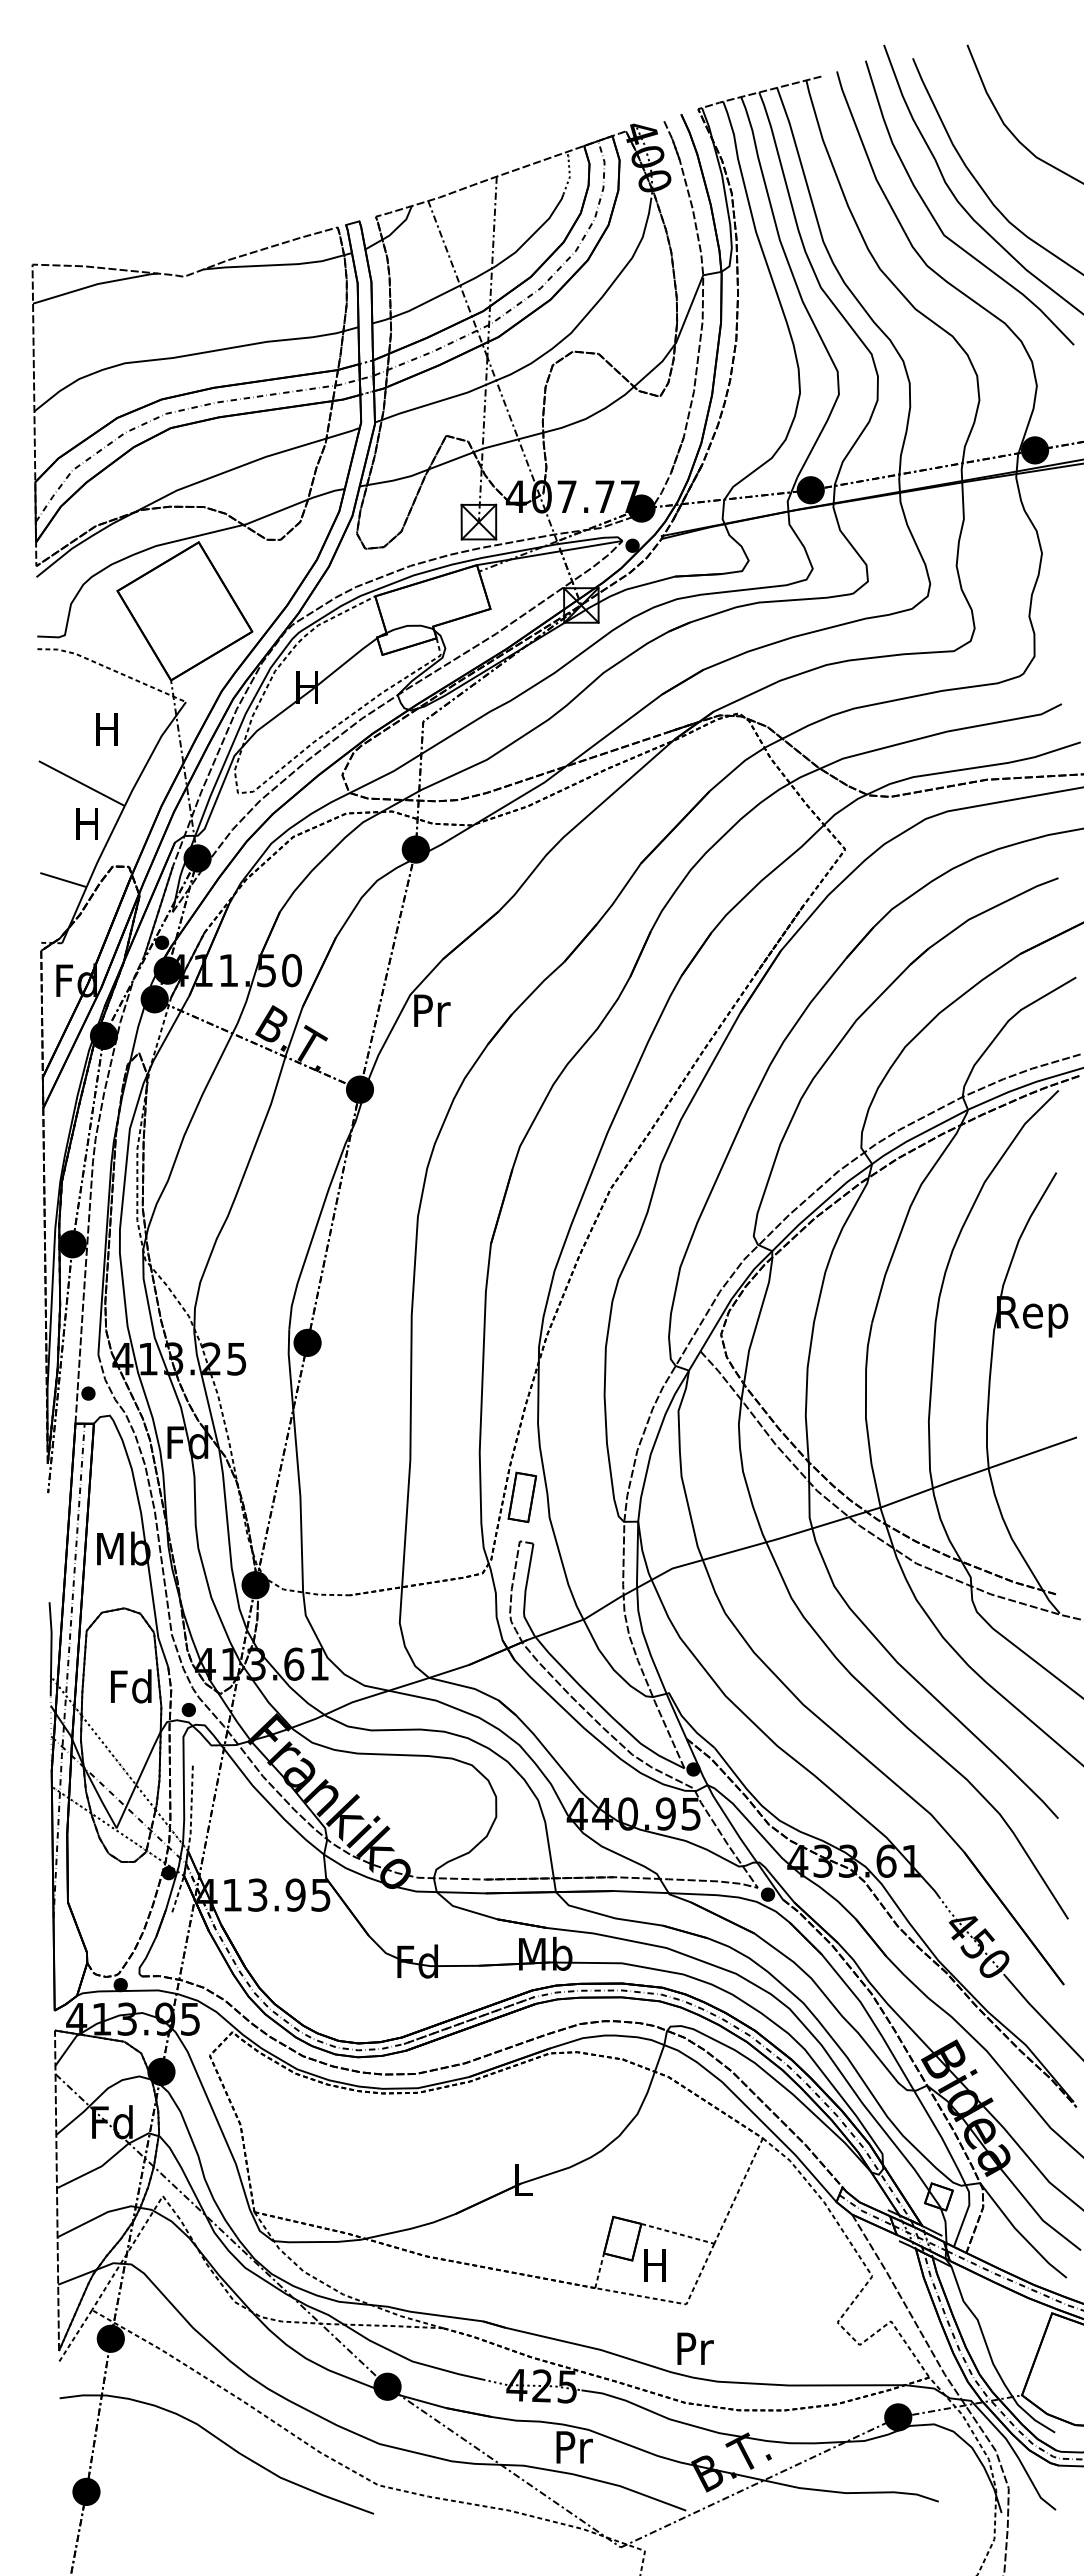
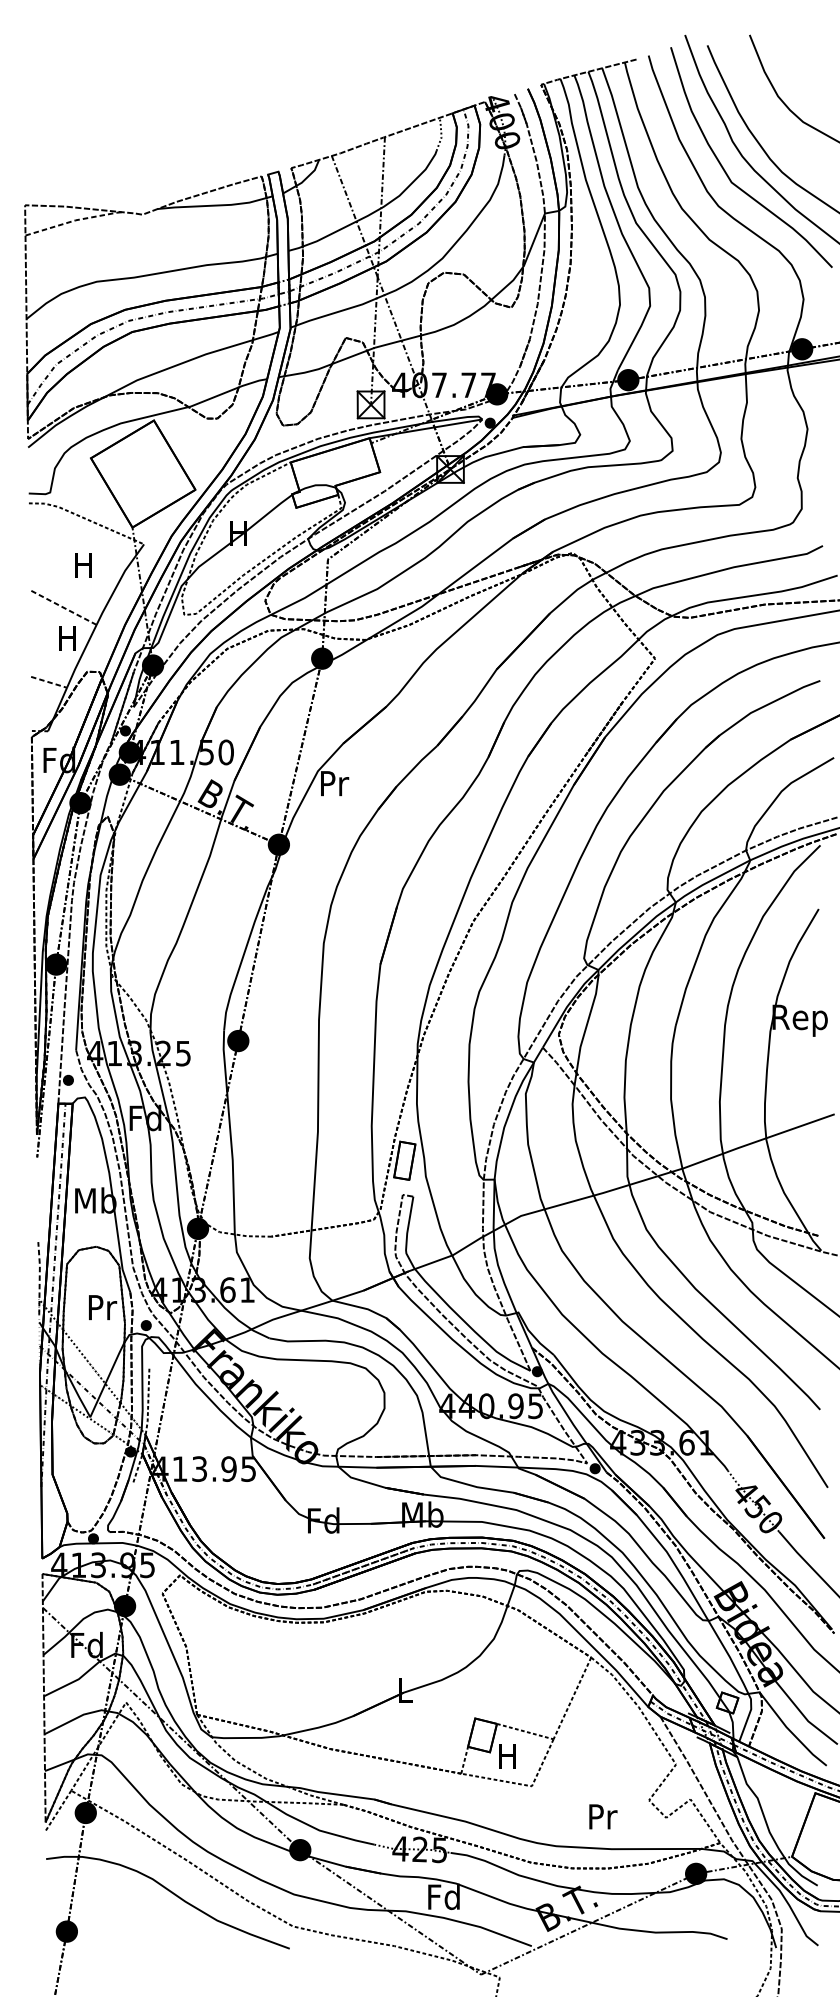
line: (97, 284) -> (75, 220), solid -> dashed
line: (81, 783) -> (63, 607), solid -> dashed
line: (63, 880) -> (49, 682), solid -> dashed
line: (51, 1649) -> (39, 1278), solid -> dashed
text: (131, 1686) -> (101, 1307), Fd -> Pr
text: (695, 2348) -> (603, 1816), moved
text: (572, 2447) -> (443, 1897), Pr -> Fd

